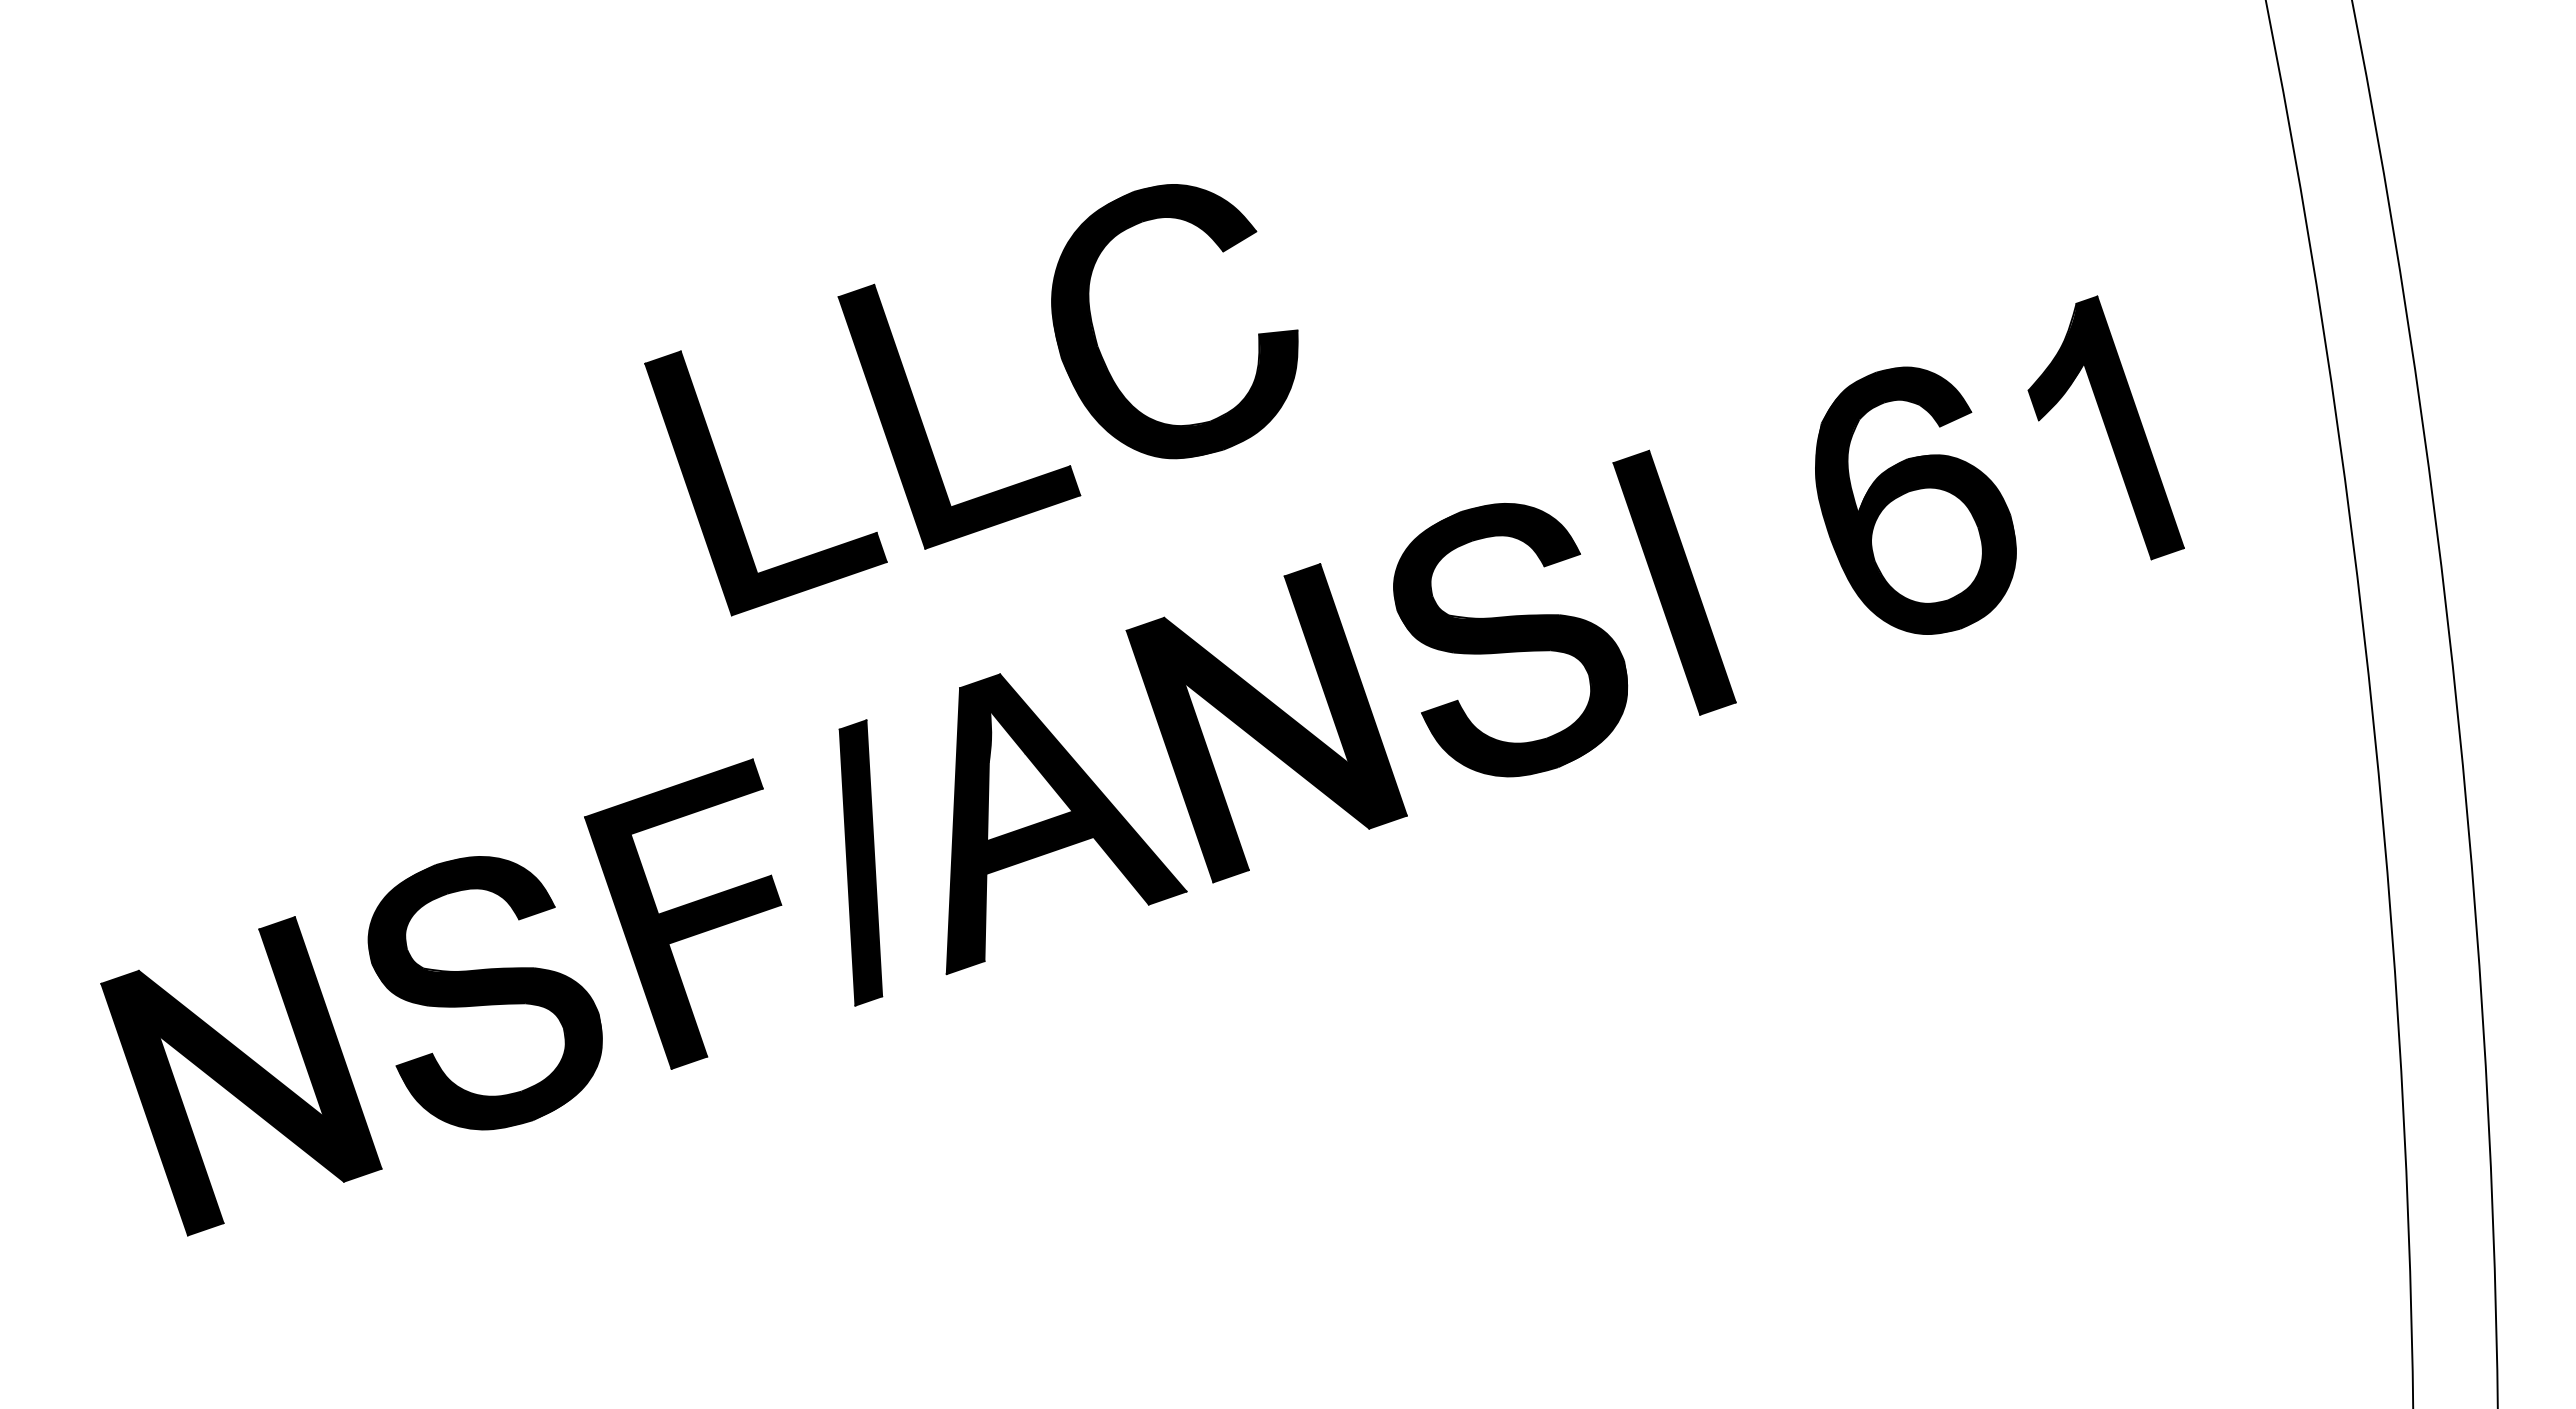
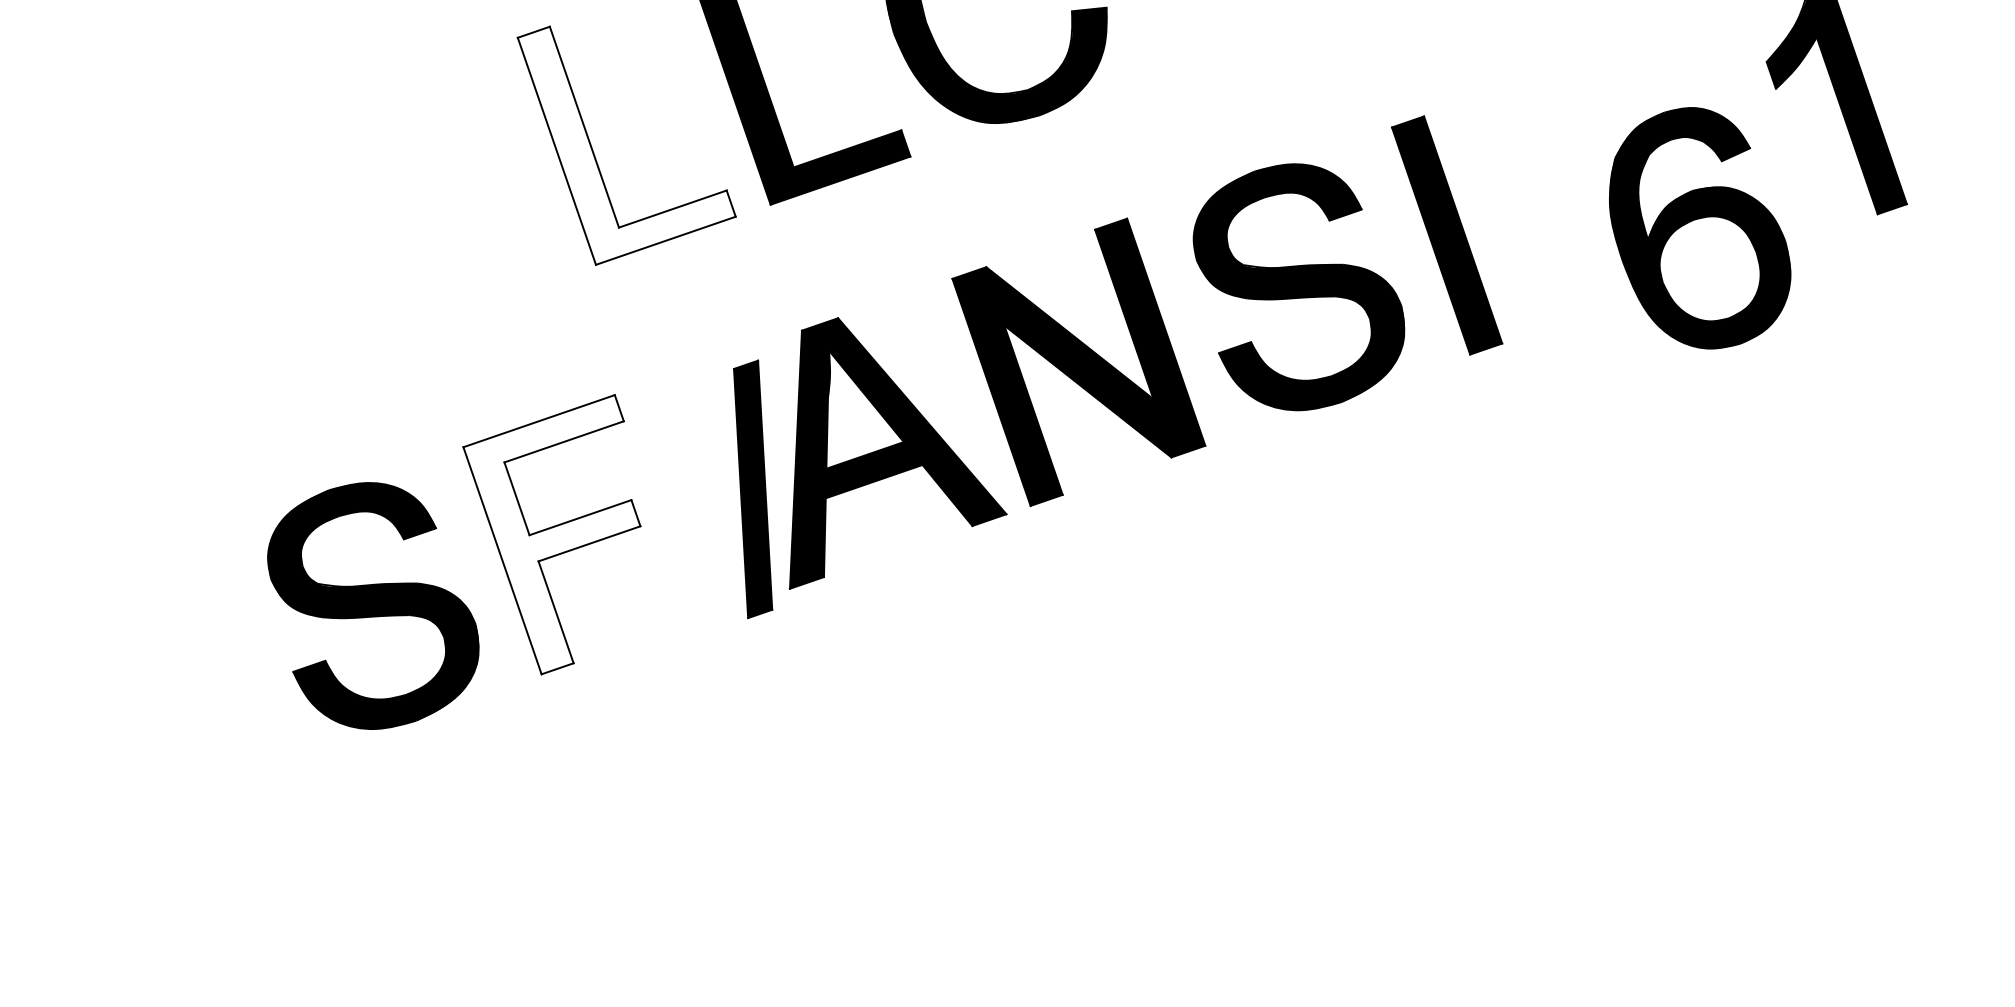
fill: (765, 483) -> (626, 145), removed
part: (1915, 500) -> (1699, 228), moved
part: (860, 862) -> (752, 488), moved
fill: (683, 913) -> (552, 534), removed
part: (241, 1076) -> (153, 681), removed

